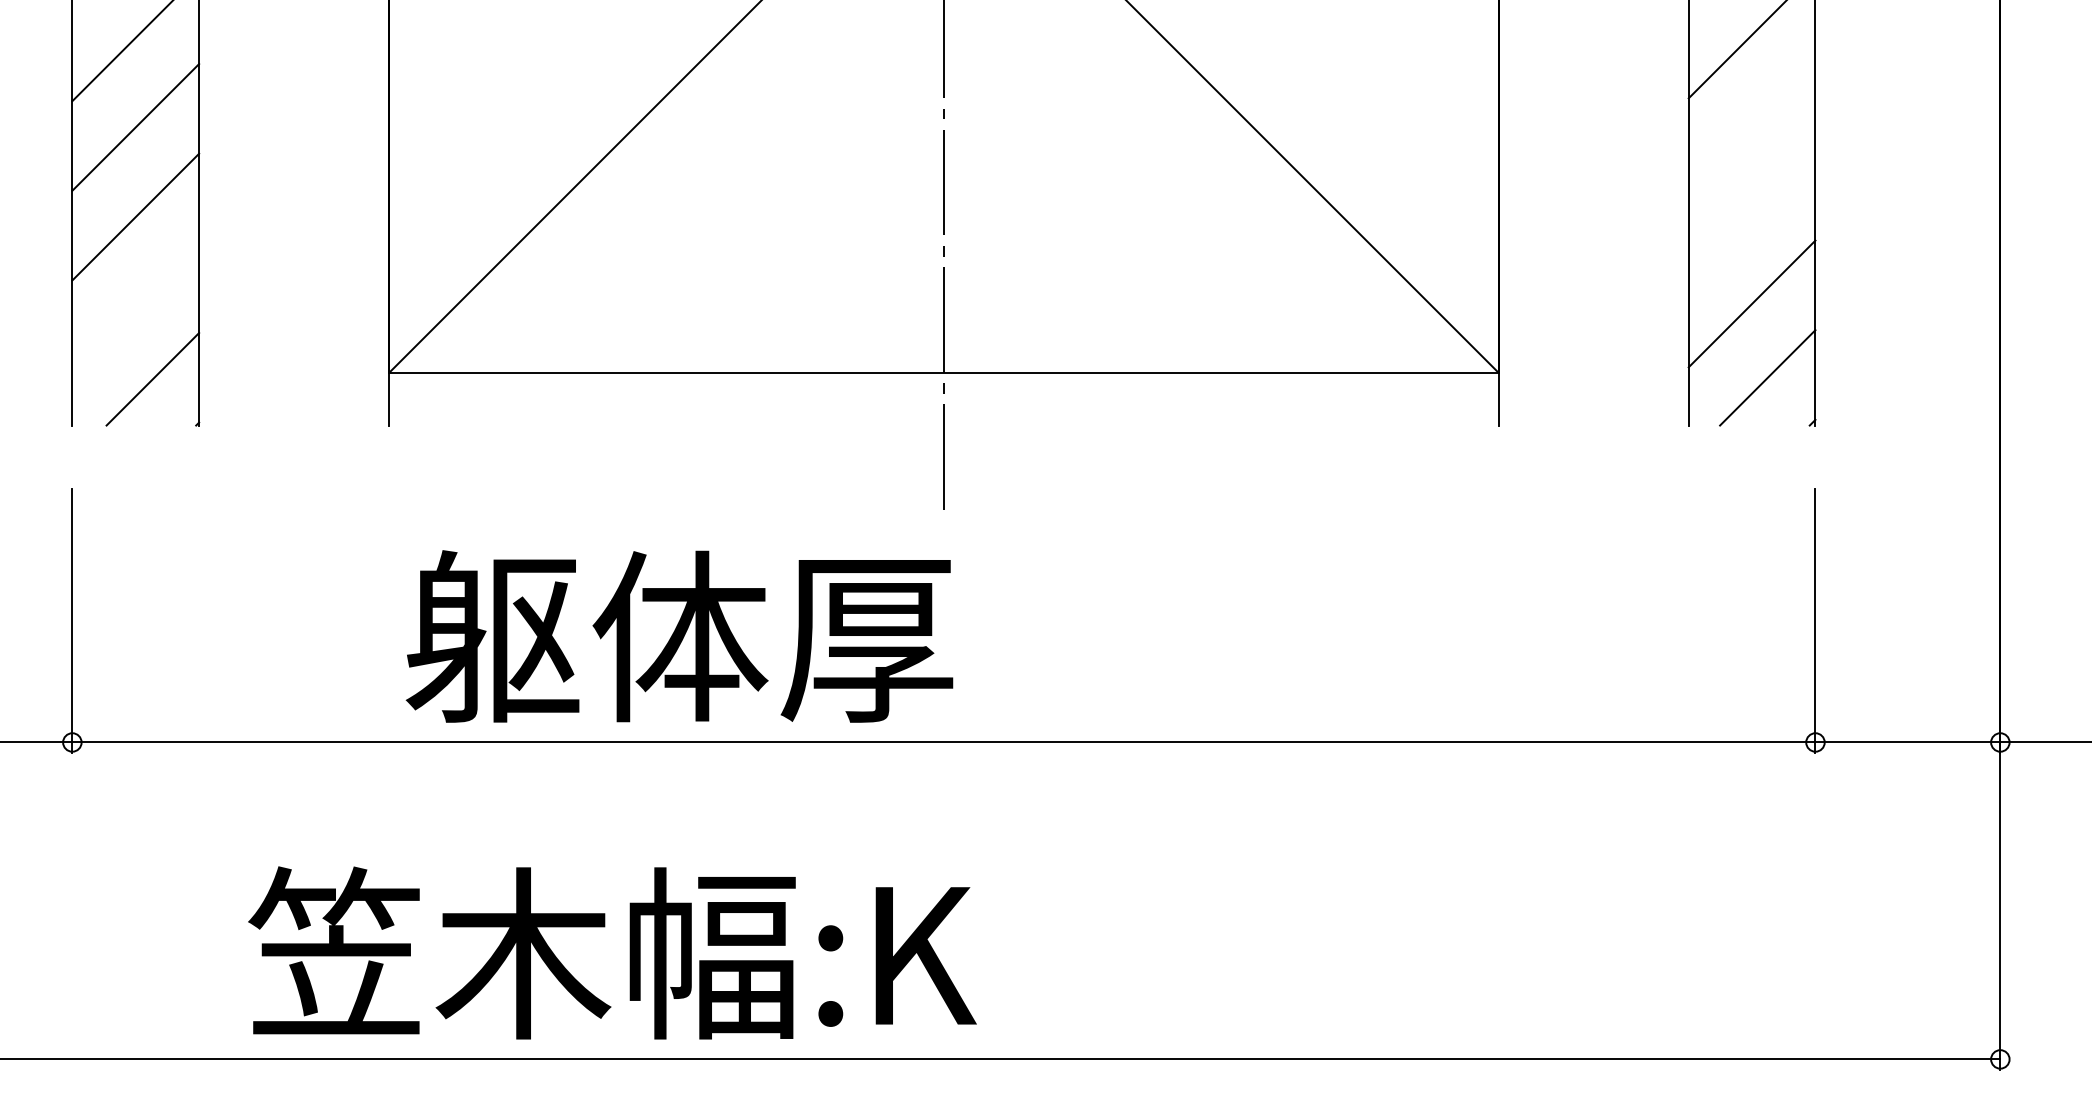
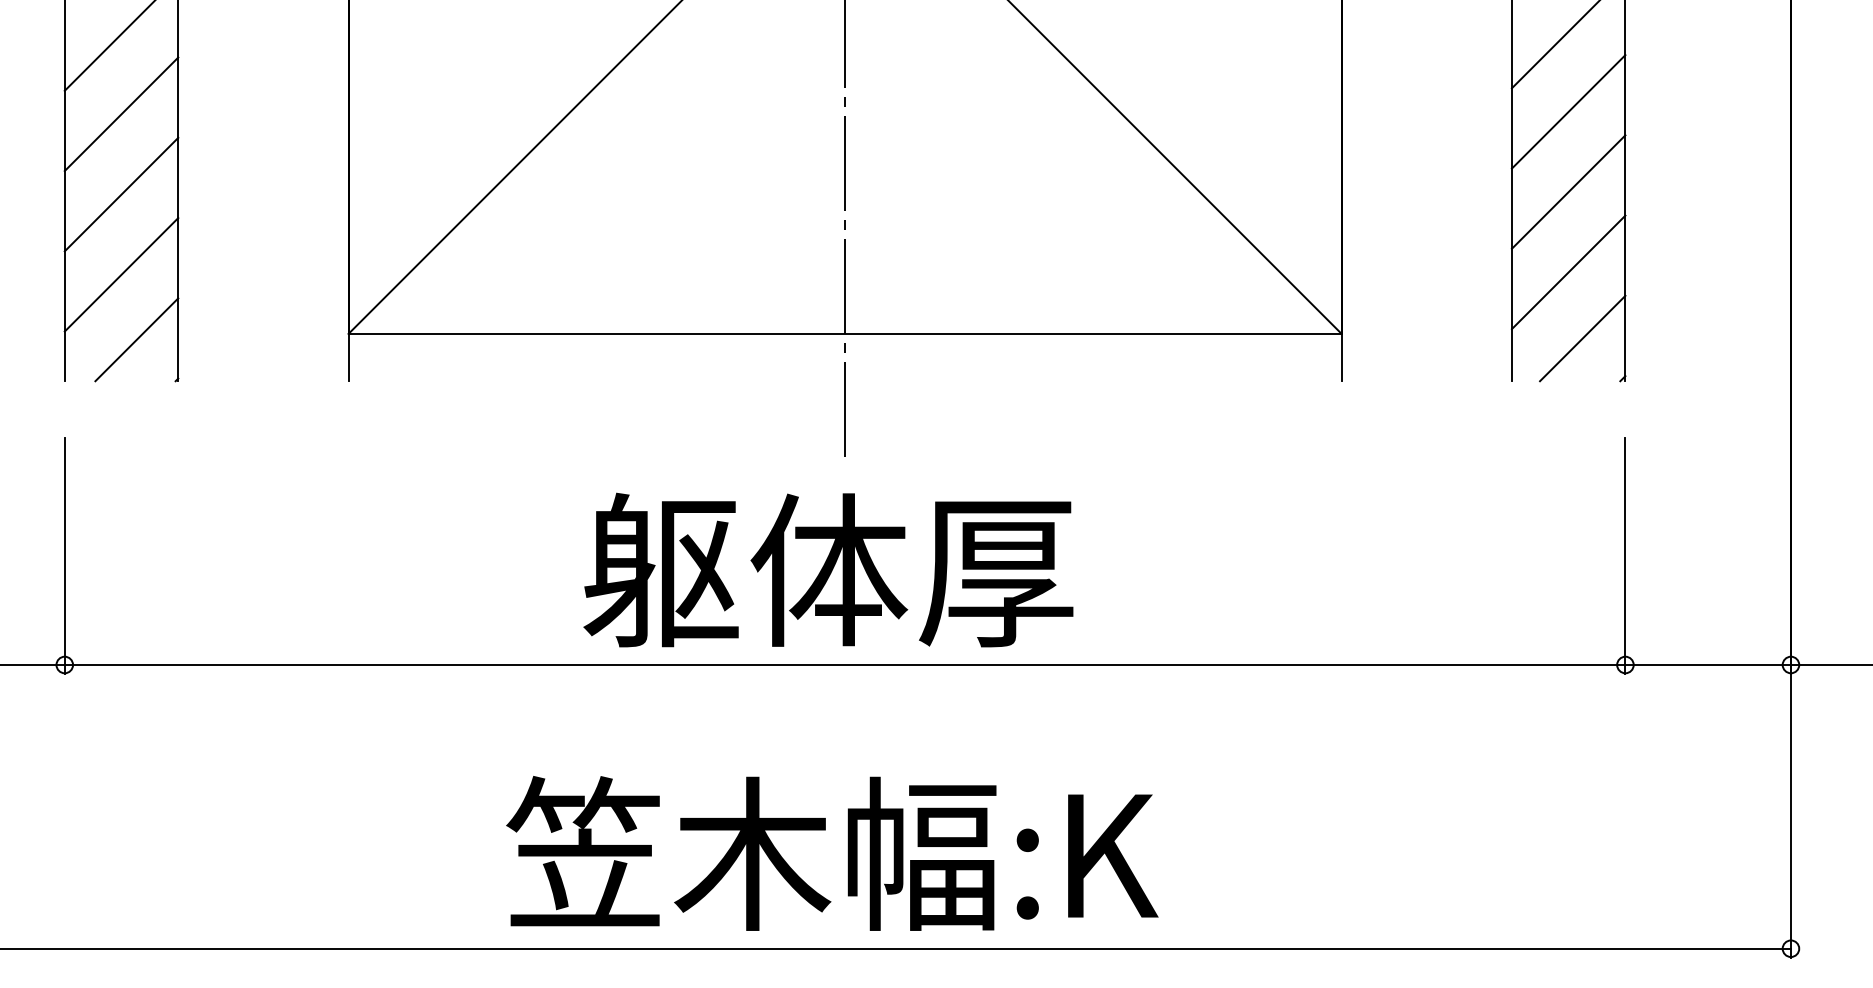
line: (1751, 124) -> (1568, 111), added
line: (1751, 213) -> (1568, 191), added
line: (135, 306) -> (121, 274), added
text: (679, 635) -> (828, 569), moved
text: (612, 953) -> (832, 853), moved

